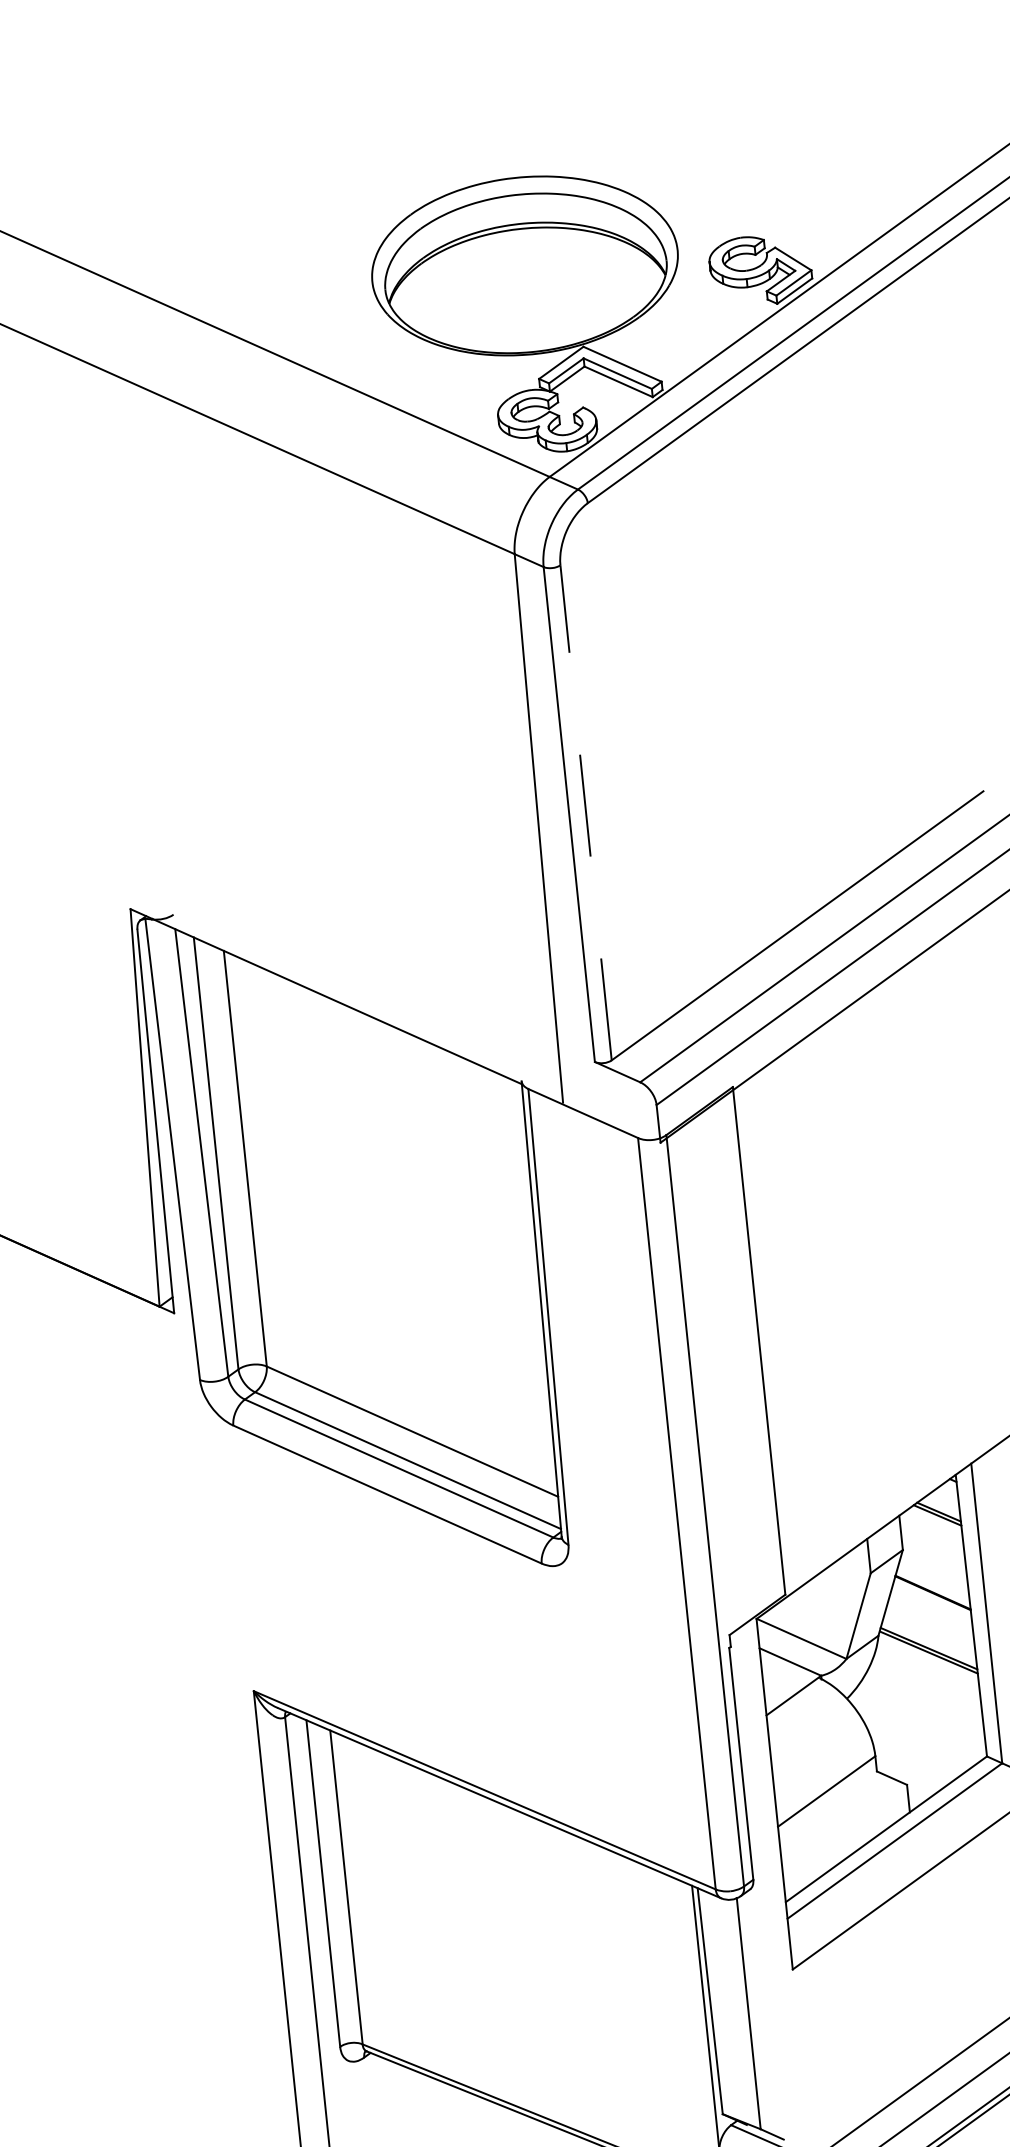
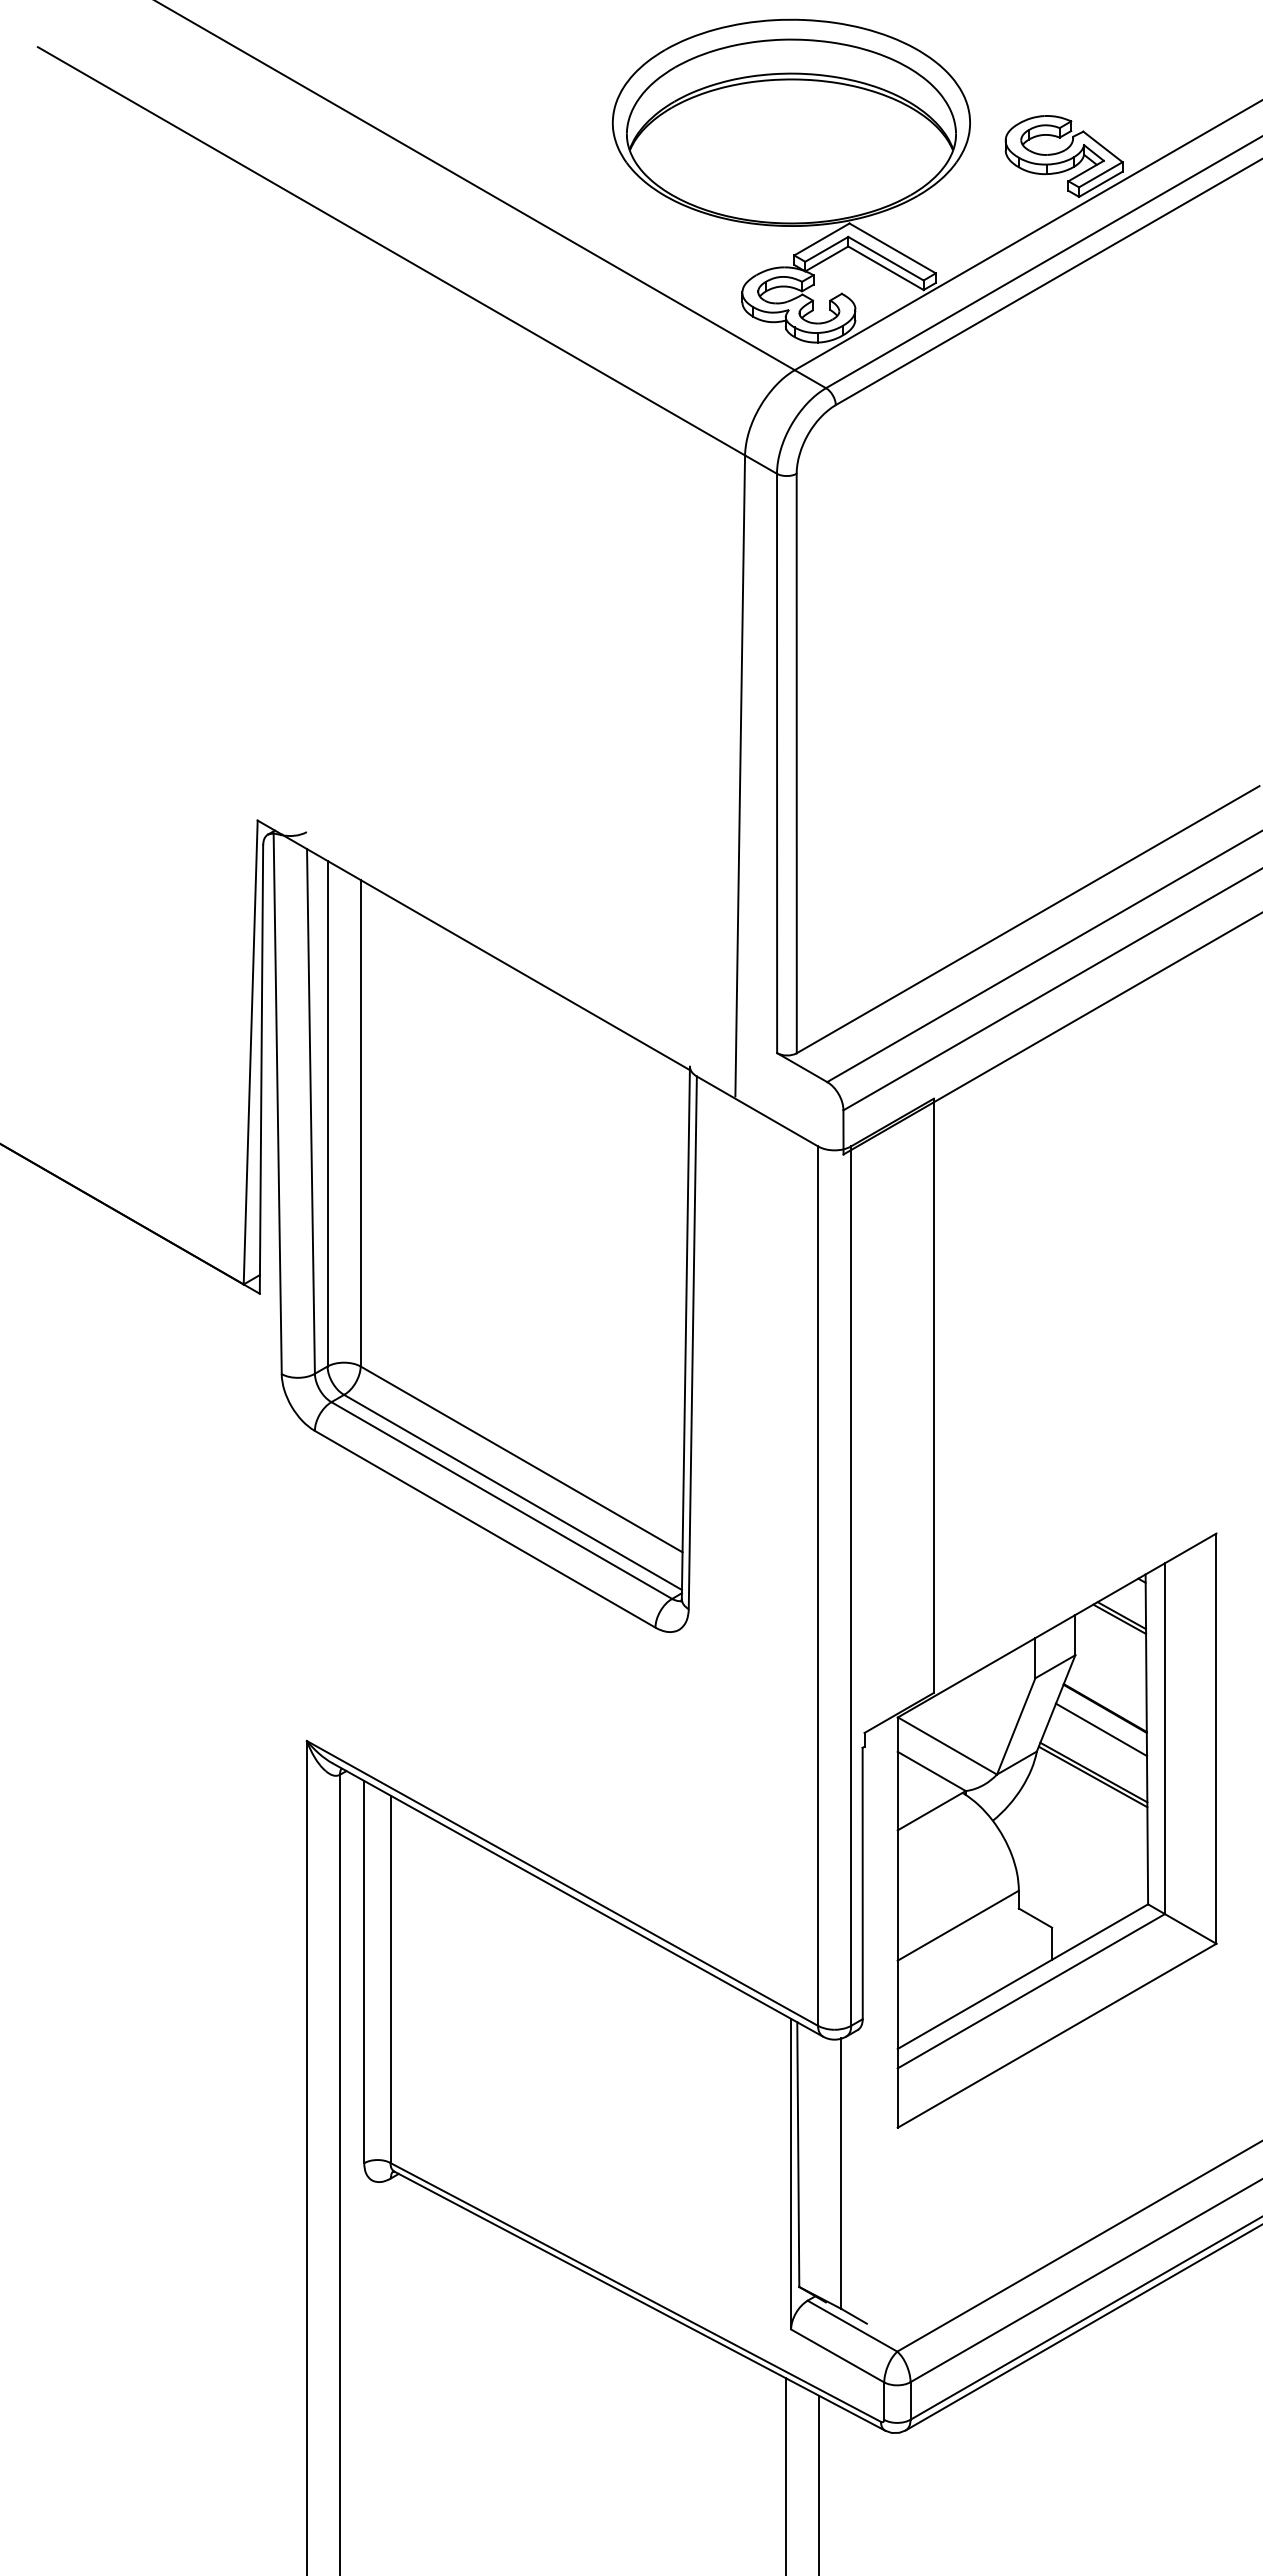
line: (585, 812) -> (796, 763), dashed -> solid
line: (931, 1611) -> (1101, 1729), added

